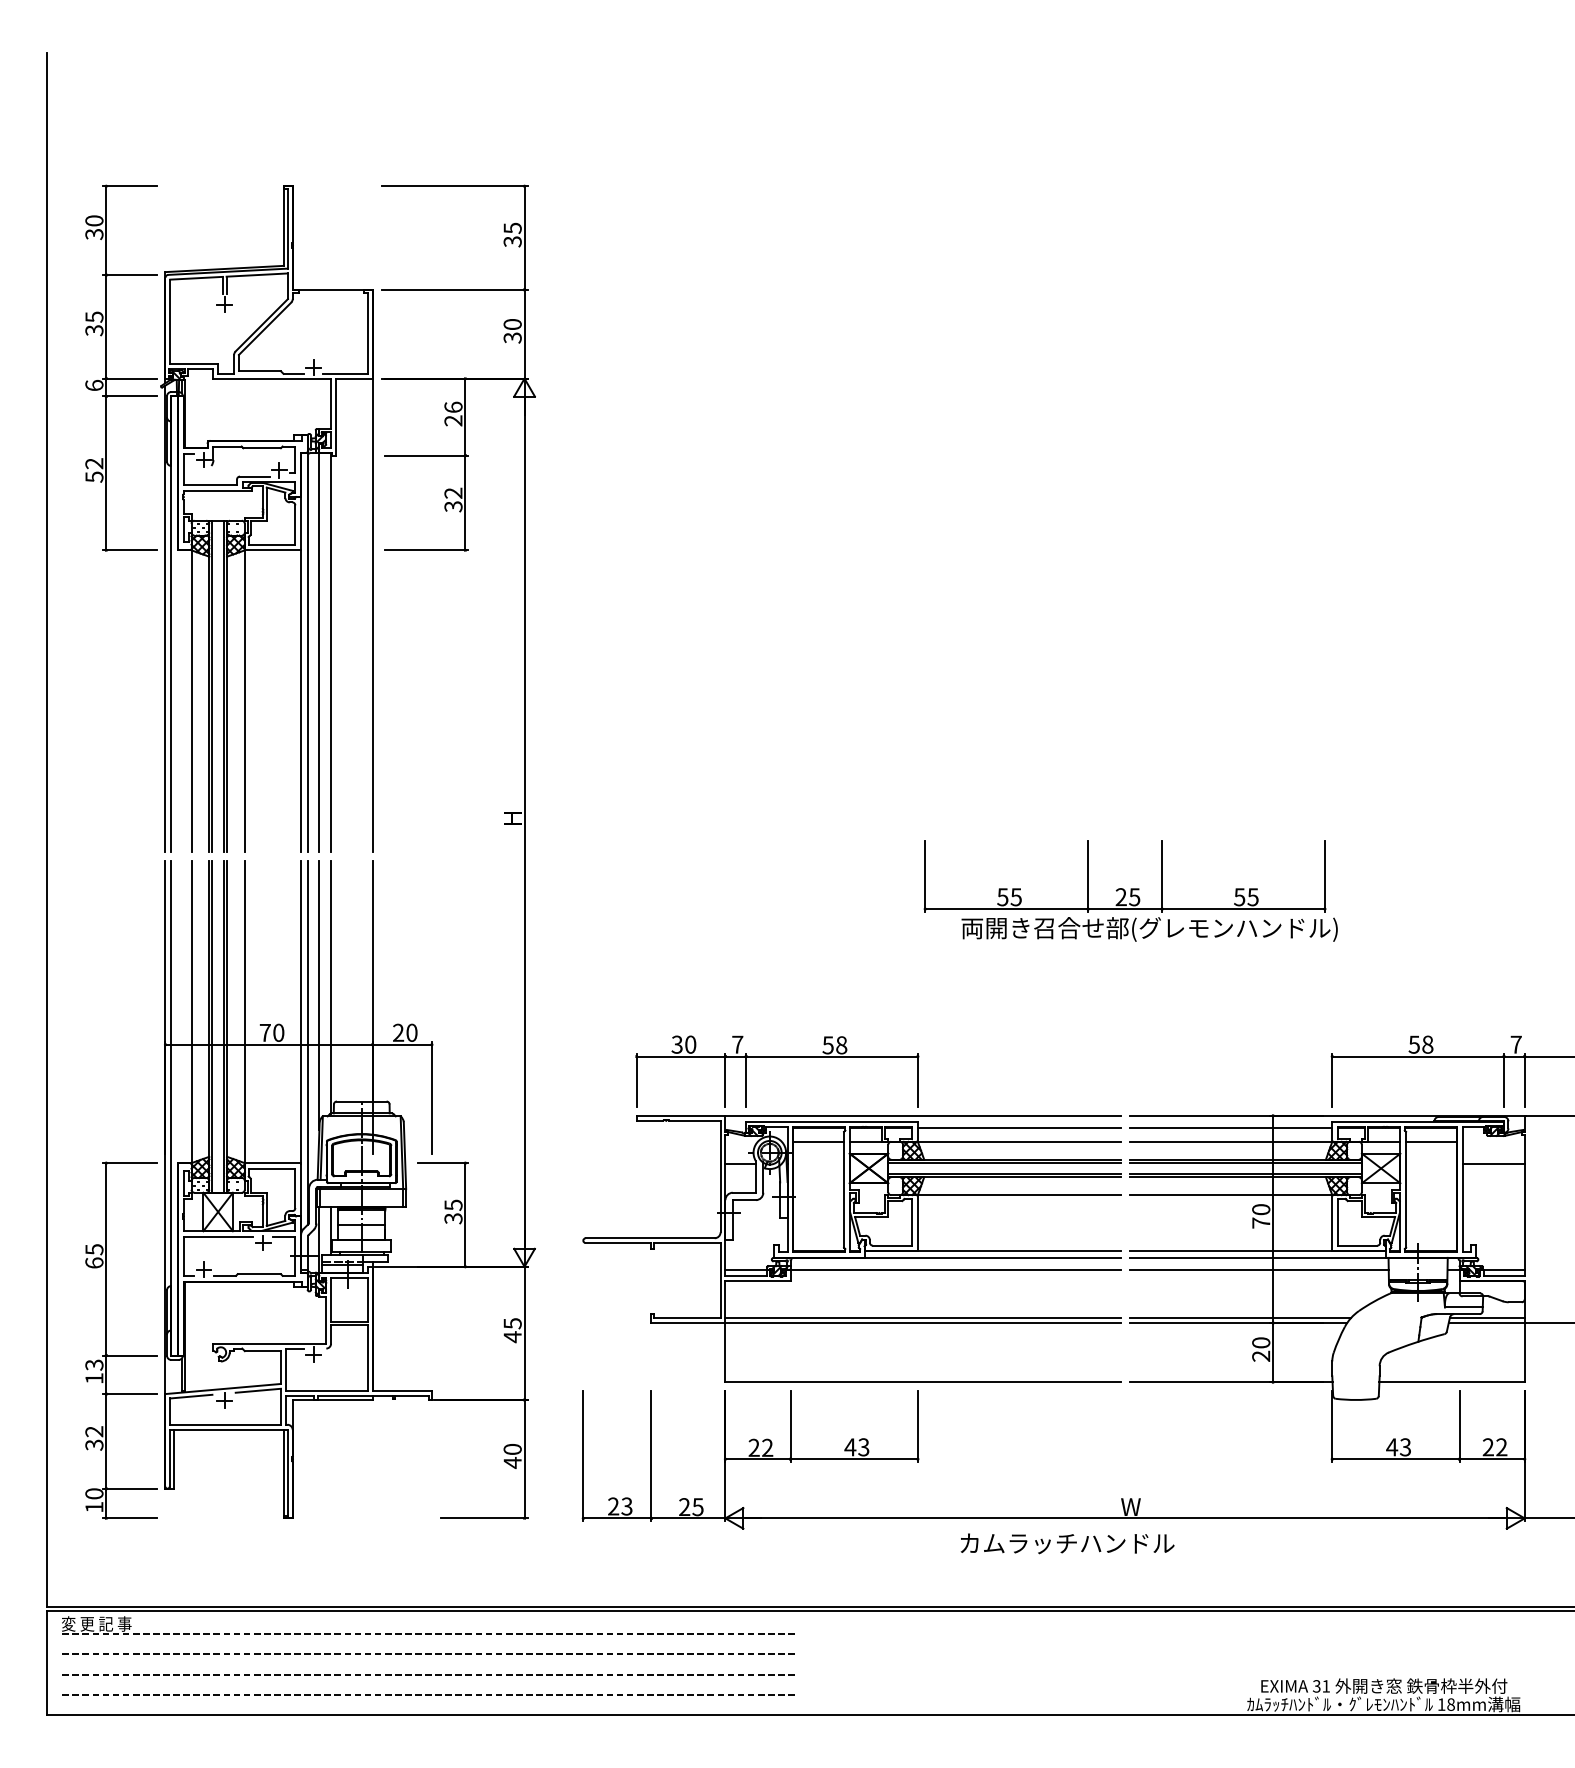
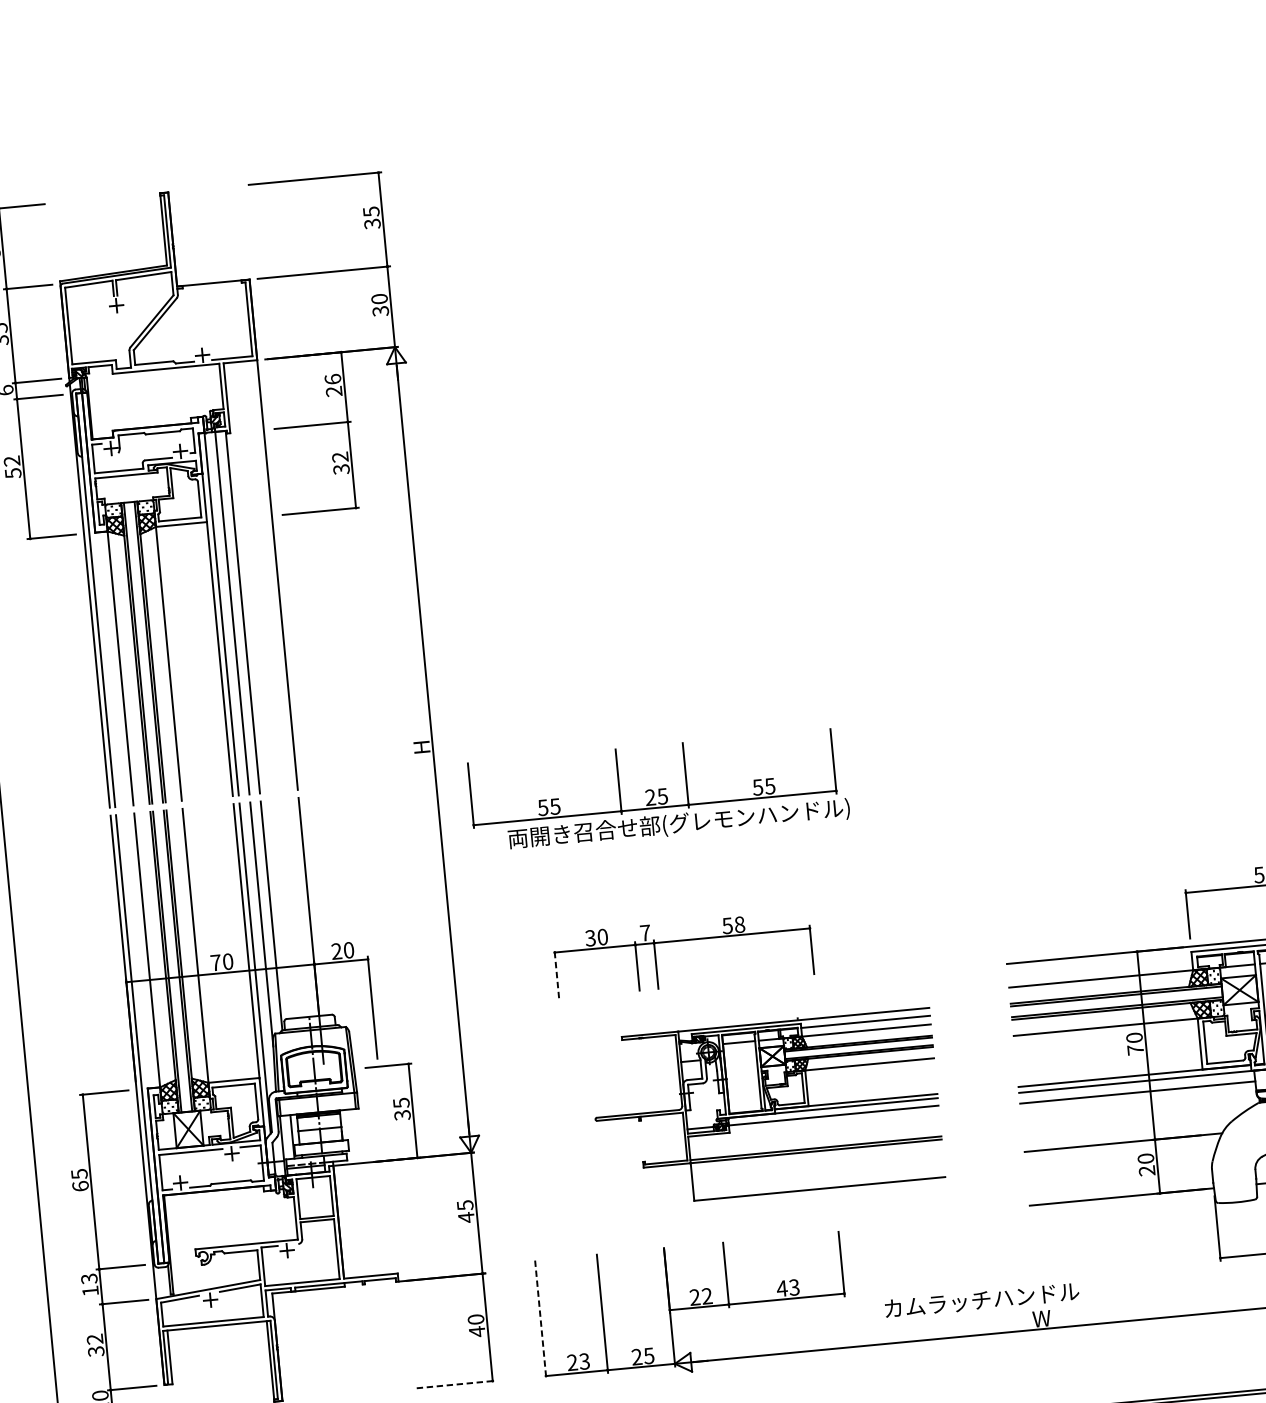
part: (1130, 890) -> (658, 790), moved
line: (636, 1080) -> (556, 974), solid -> dashed
line: (1230, 1128) -> (1099, 966), removed
part: (851, 1248) -> (766, 1108), size x0.7
line: (1239, 1318) -> (1124, 1138), removed
line: (583, 1456) -> (540, 1319), solid -> dashed
line: (484, 1518) -> (456, 1384), solid -> dashed
text: (1067, 1543) -> (982, 1300), moved

